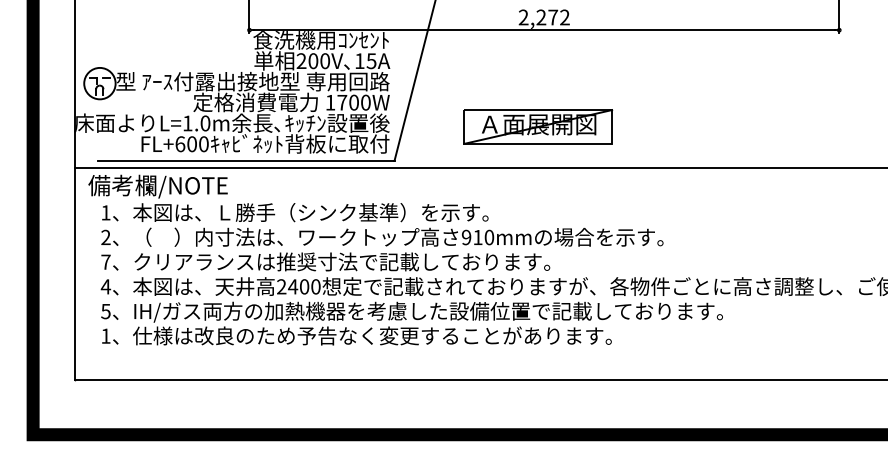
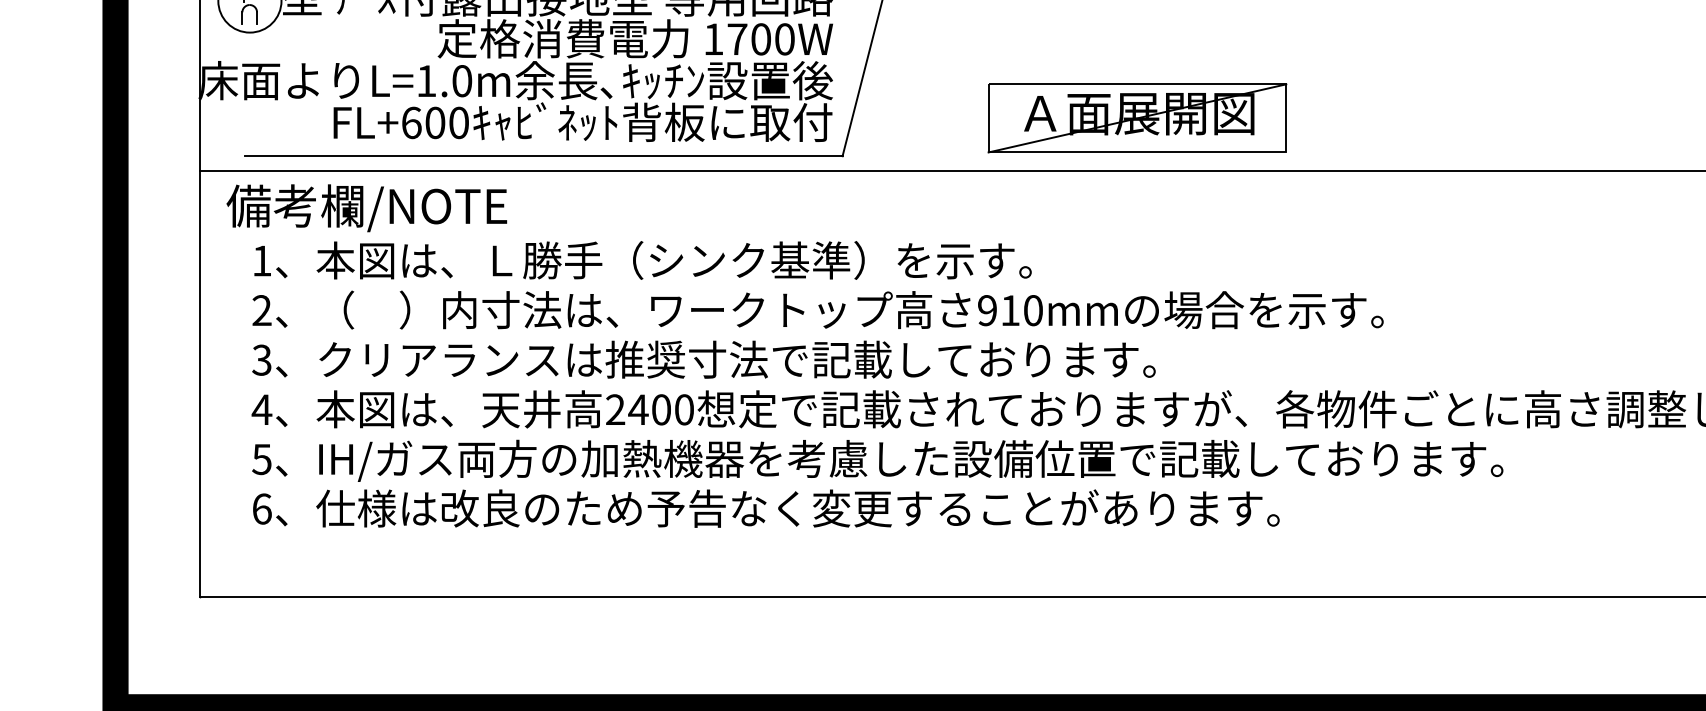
part: (538, 126) -> (1138, 117), moved
text: (105, 261) -> (261, 358), 7 -> 3
text: (105, 335) -> (261, 507), 1 -> 6

